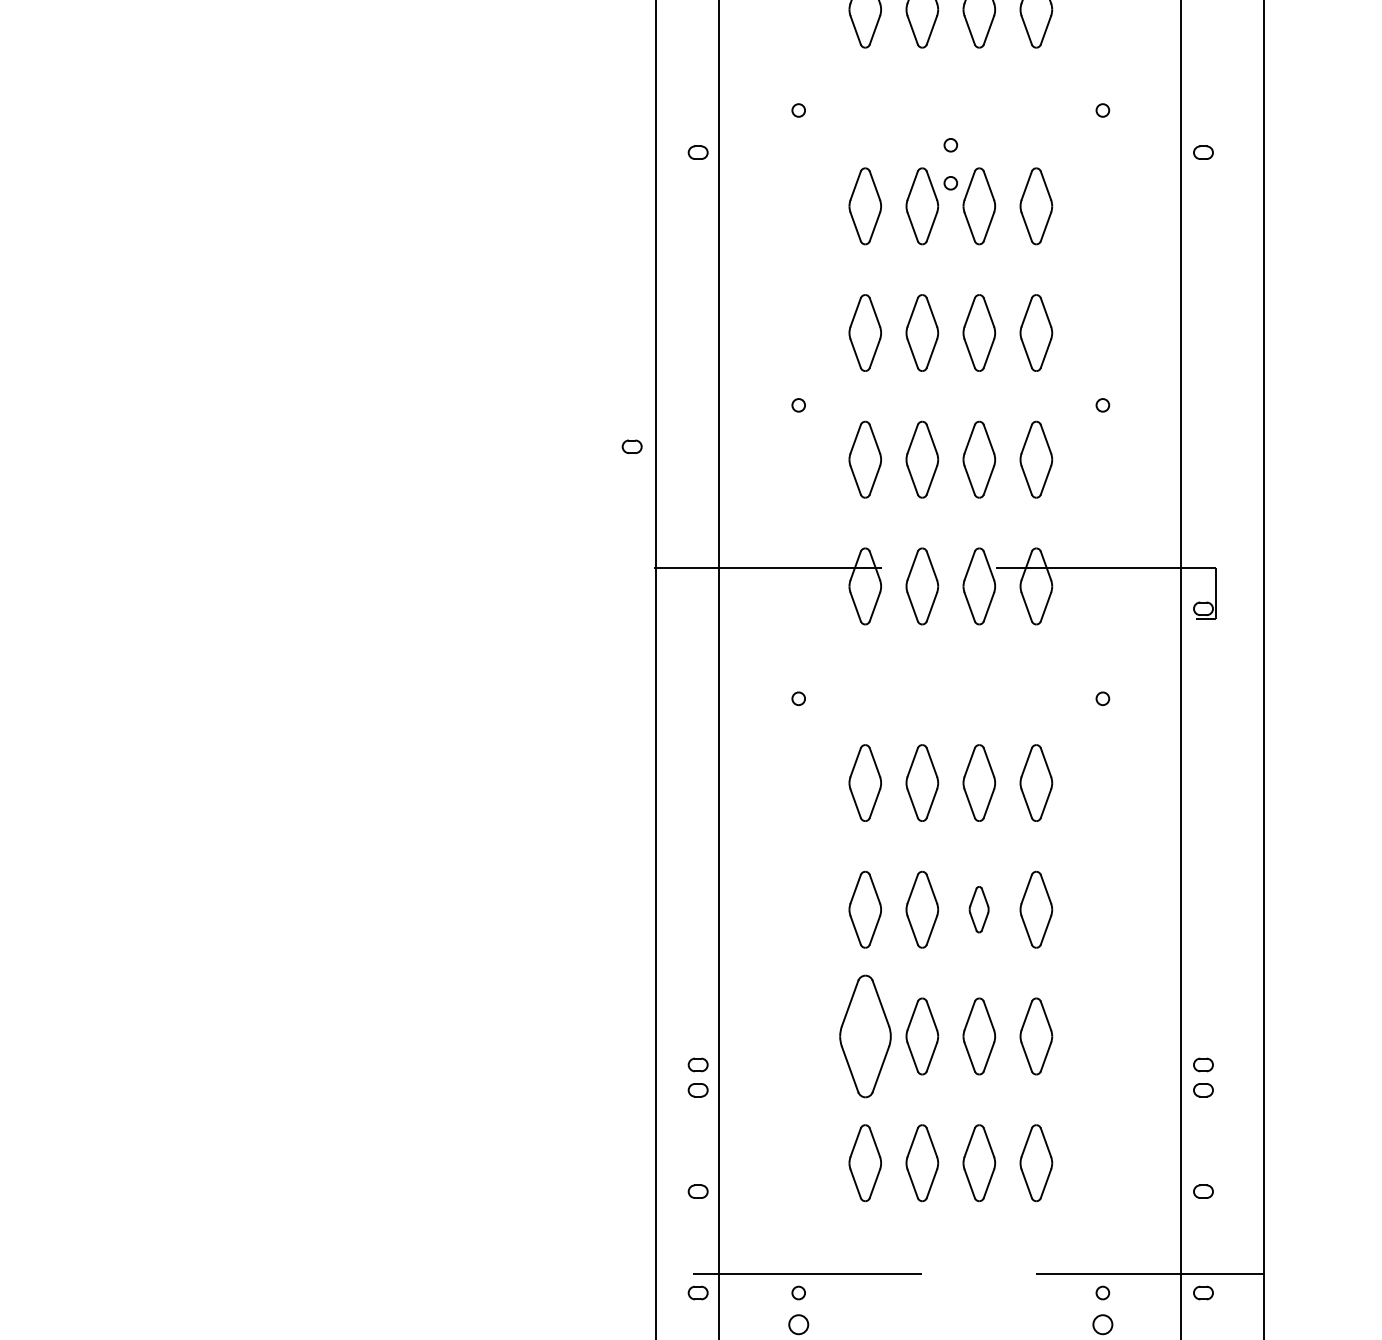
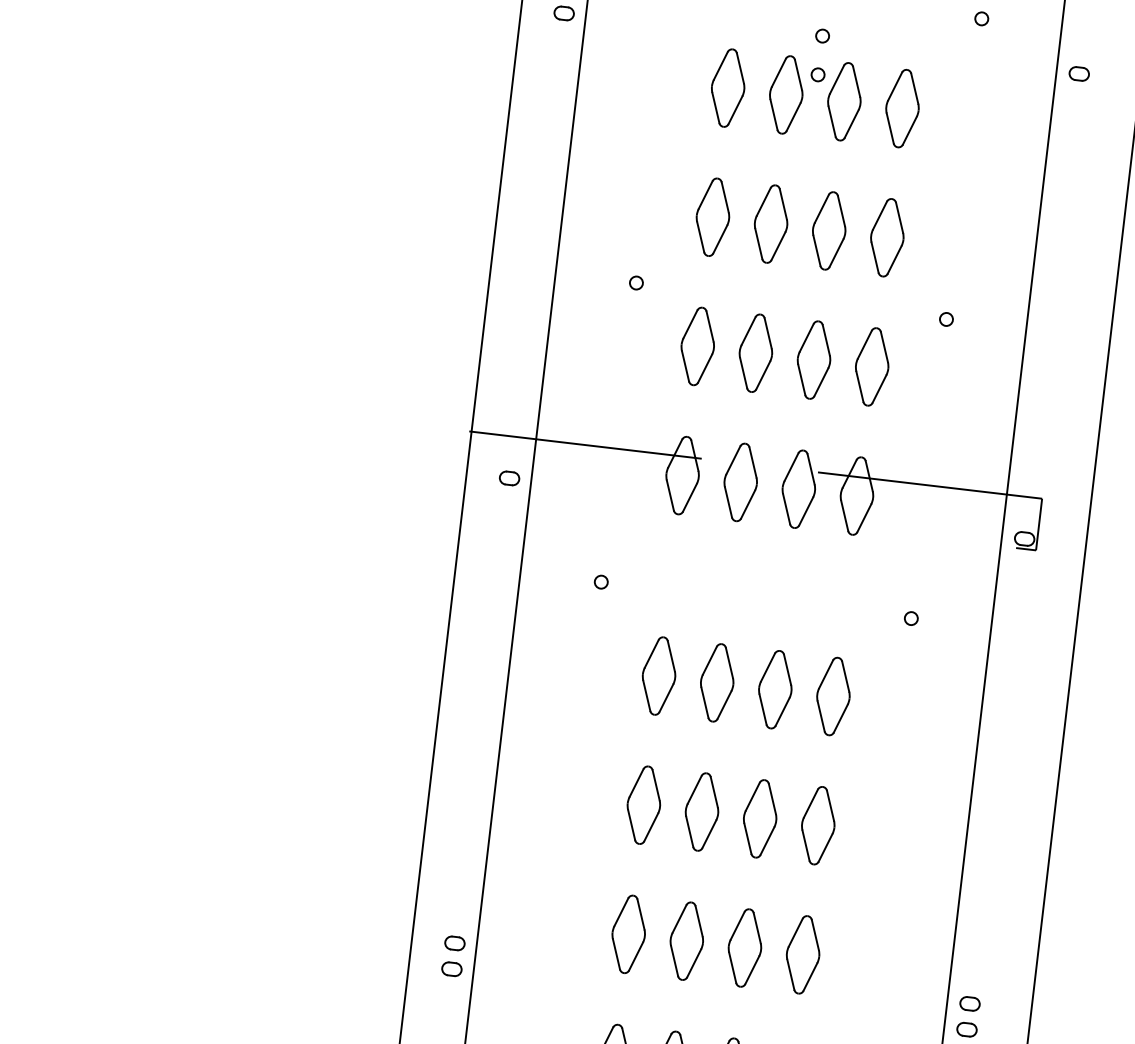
part: (631, 446) -> (508, 477), moved
part: (978, 909) -> (759, 818), size x1.67
part: (864, 1036) -> (627, 934), size x0.62

